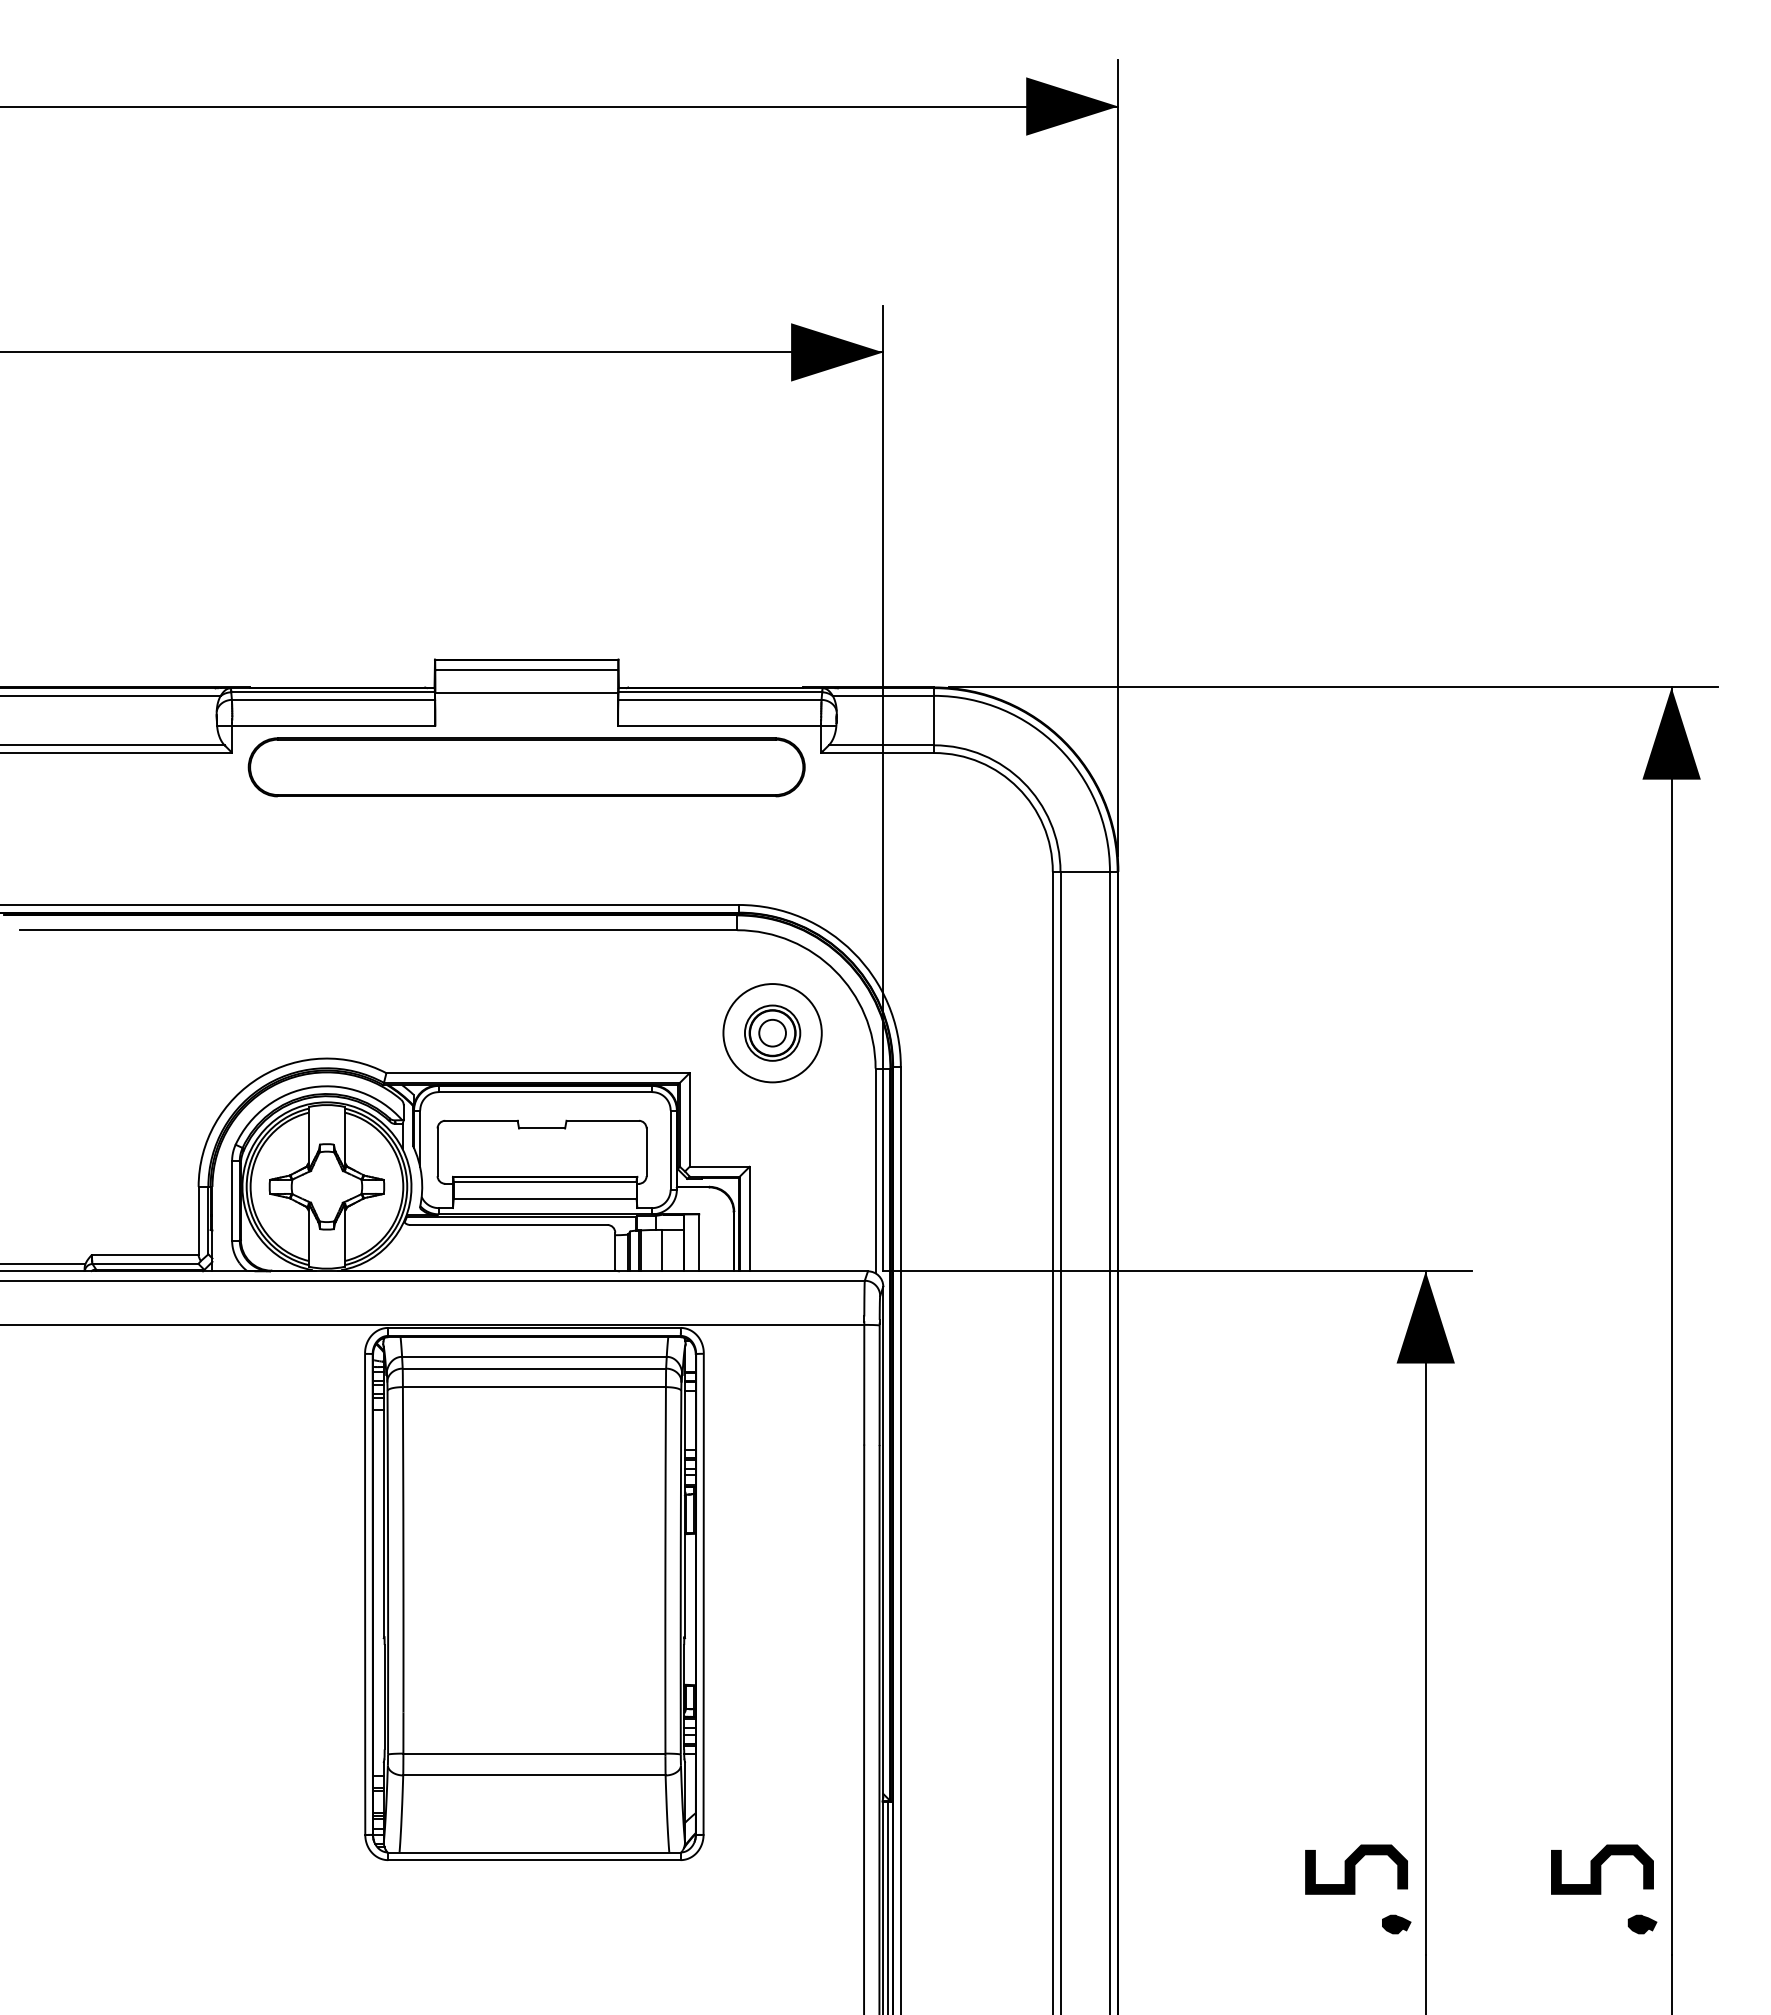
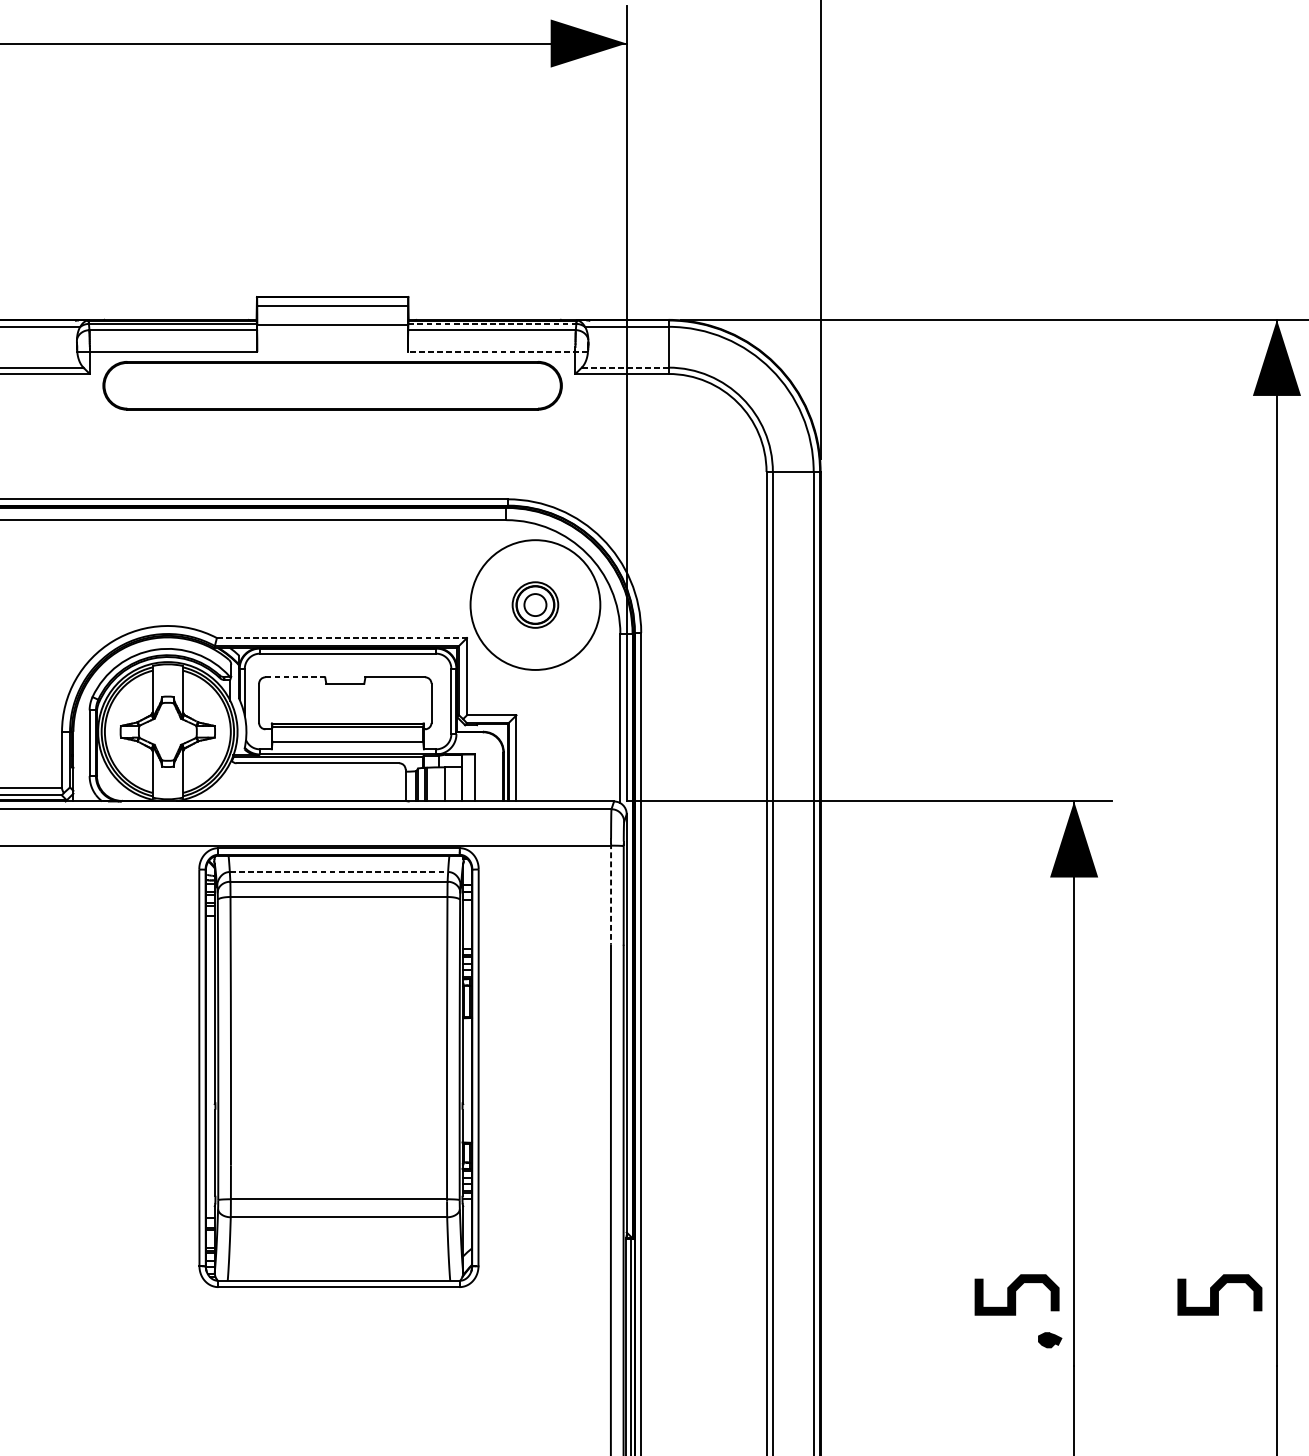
line: (720, 692) -> (492, 324), solid -> dashed
line: (726, 726) -> (497, 352), solid -> dashed
line: (881, 745) -> (625, 367), solid -> dashed
circle: (772, 1033) -> (535, 605), size x1.6
line: (538, 1073) -> (342, 638), solid -> dashed
line: (482, 1120) -> (296, 677), solid -> dashed
line: (534, 1356) -> (339, 871), solid -> dashed
line: (864, 1383) -> (611, 893), solid -> dashed
part: (1642, 1924) -> (1252, 1340), removed

